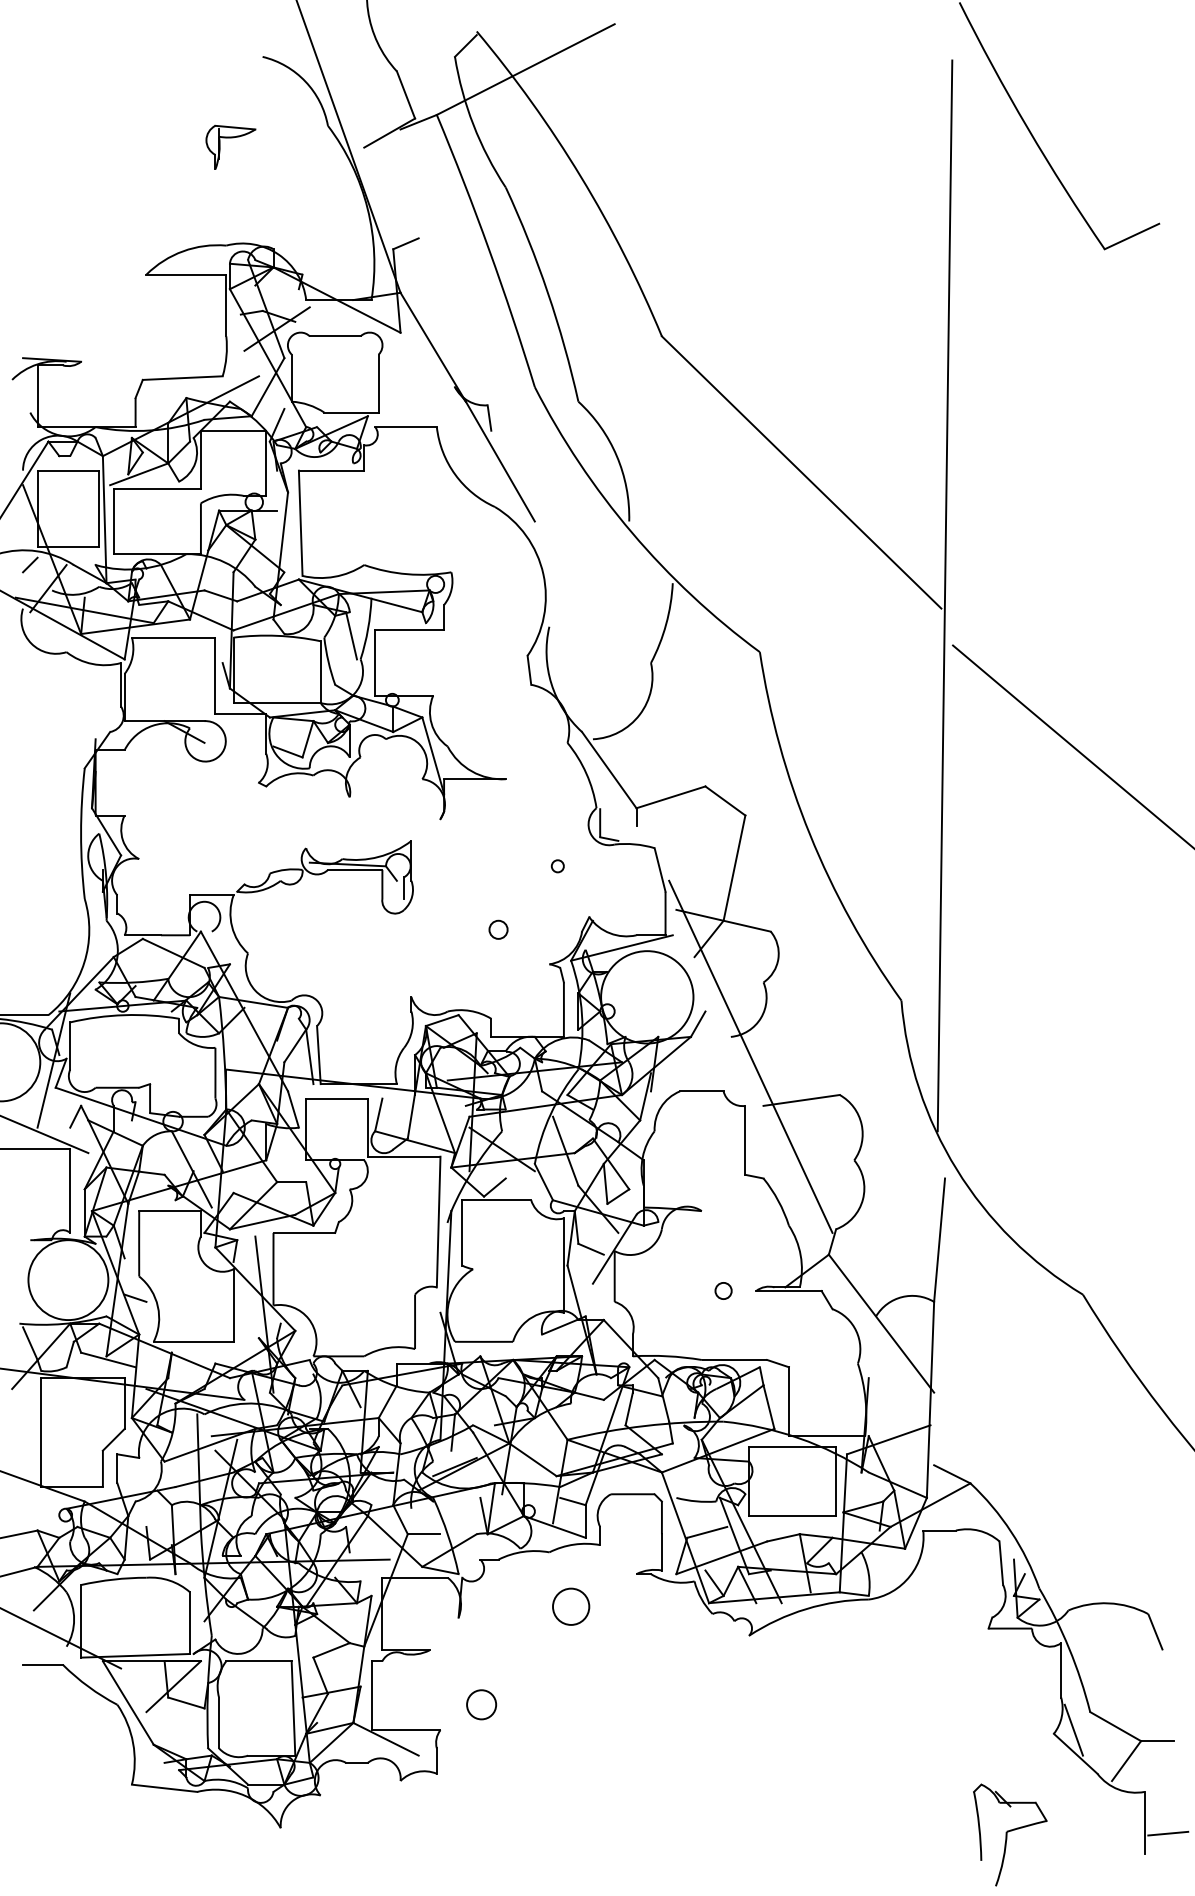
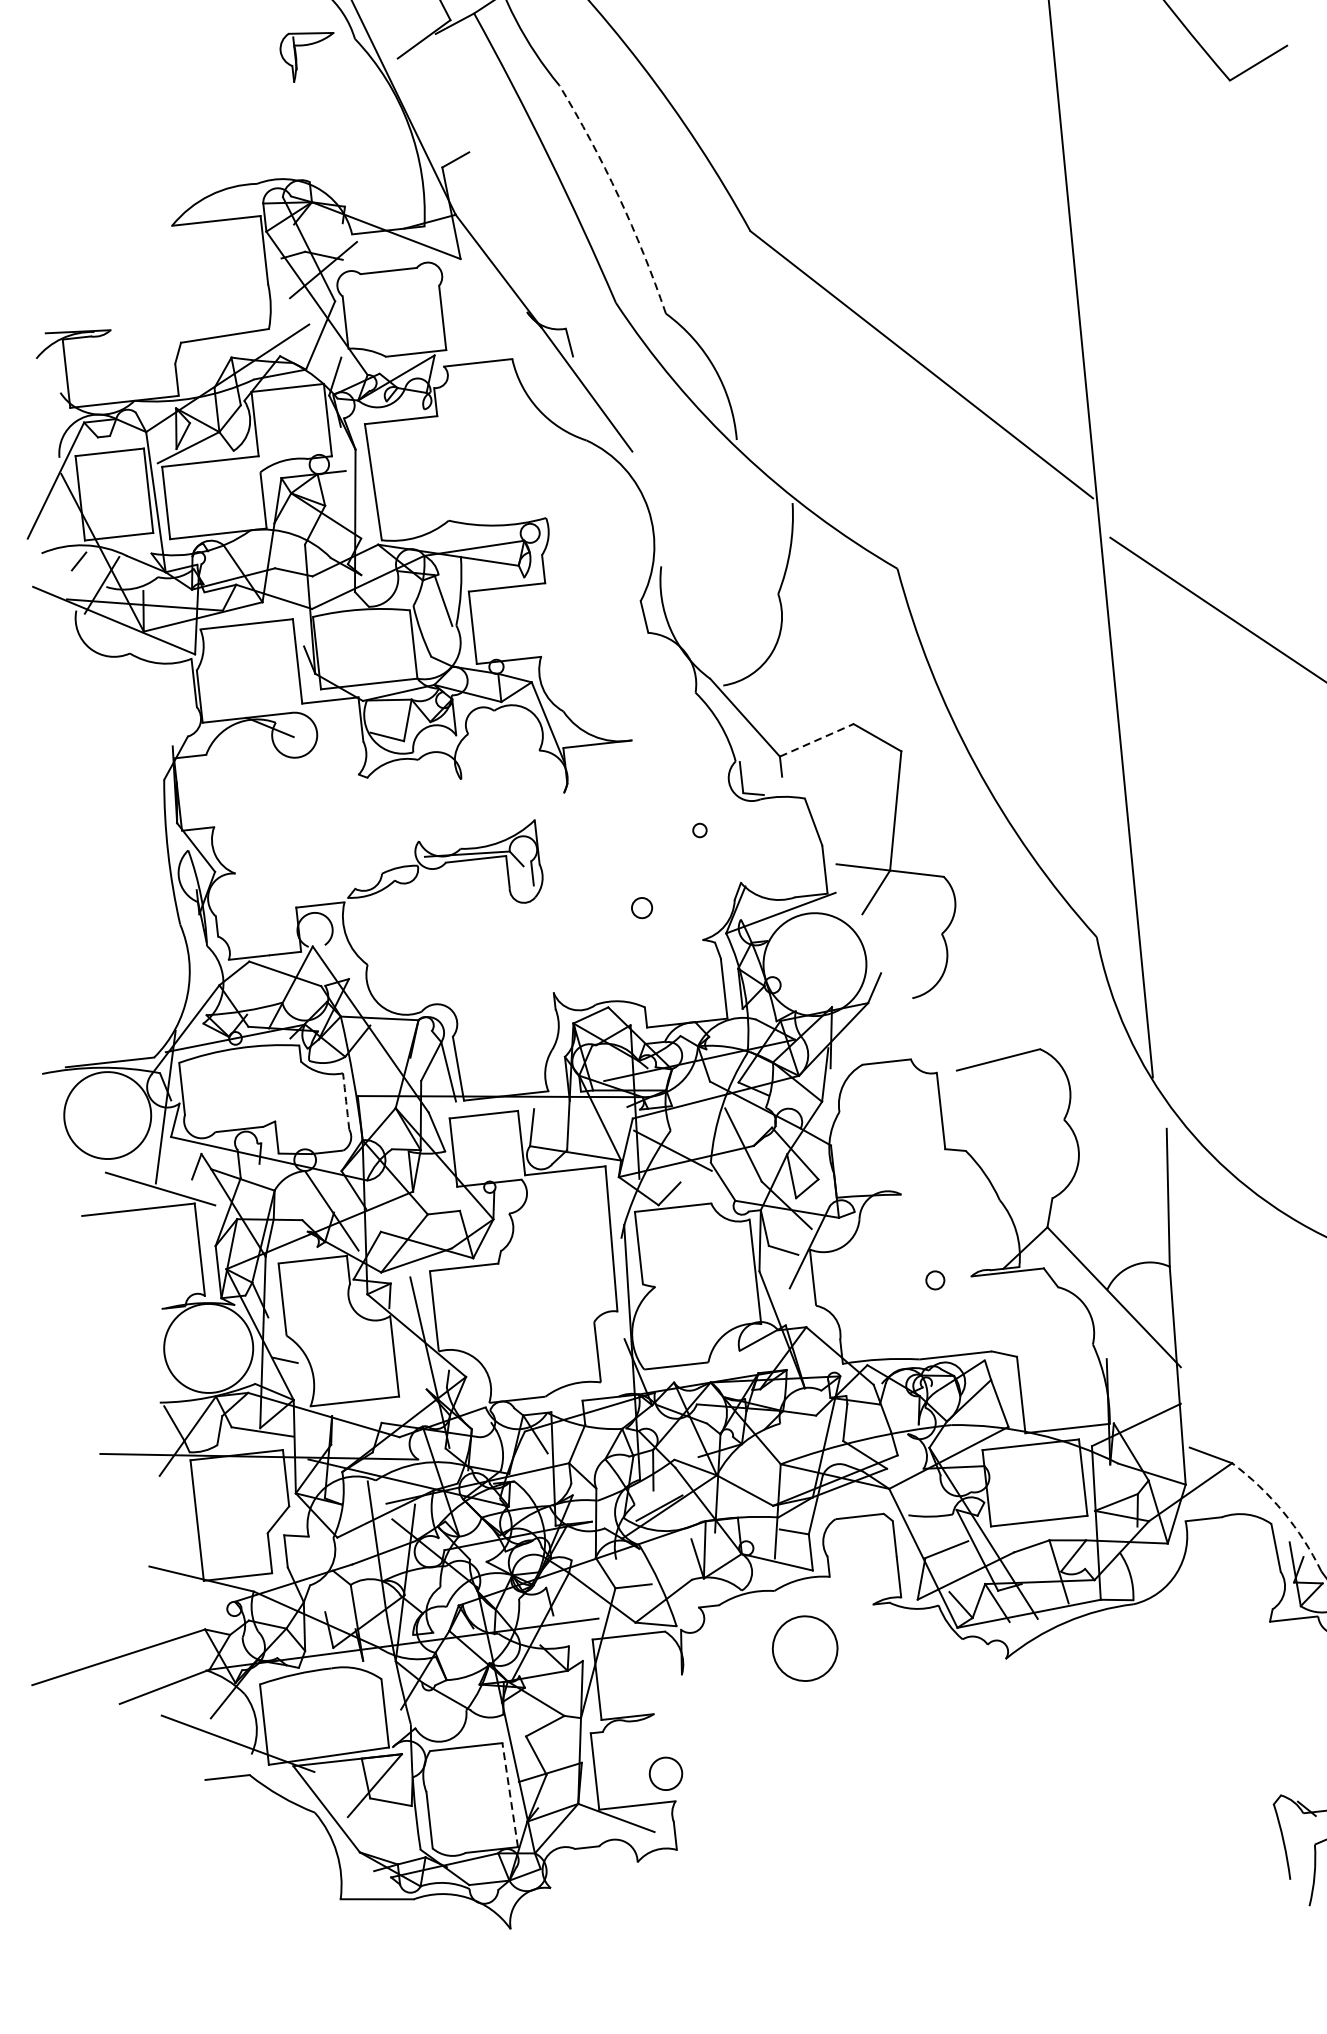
part: (230, 138) -> (307, 46), moved
arc: (547, 292) -> (618, 196), solid -> dashed
line: (671, 797) -> (817, 740), solid -> dashed
line: (750, 1056) -> (936, 1017), removed
arc: (215, 1073) -> (346, 1101), solid -> dashed
arc: (1011, 1531) -> (1283, 1511), solid -> dashed
circle: (571, 1606) -> (805, 1648), size x1.6
circle: (481, 1704) -> (665, 1773), moved
line: (293, 1707) -> (510, 1794), solid -> dashed

